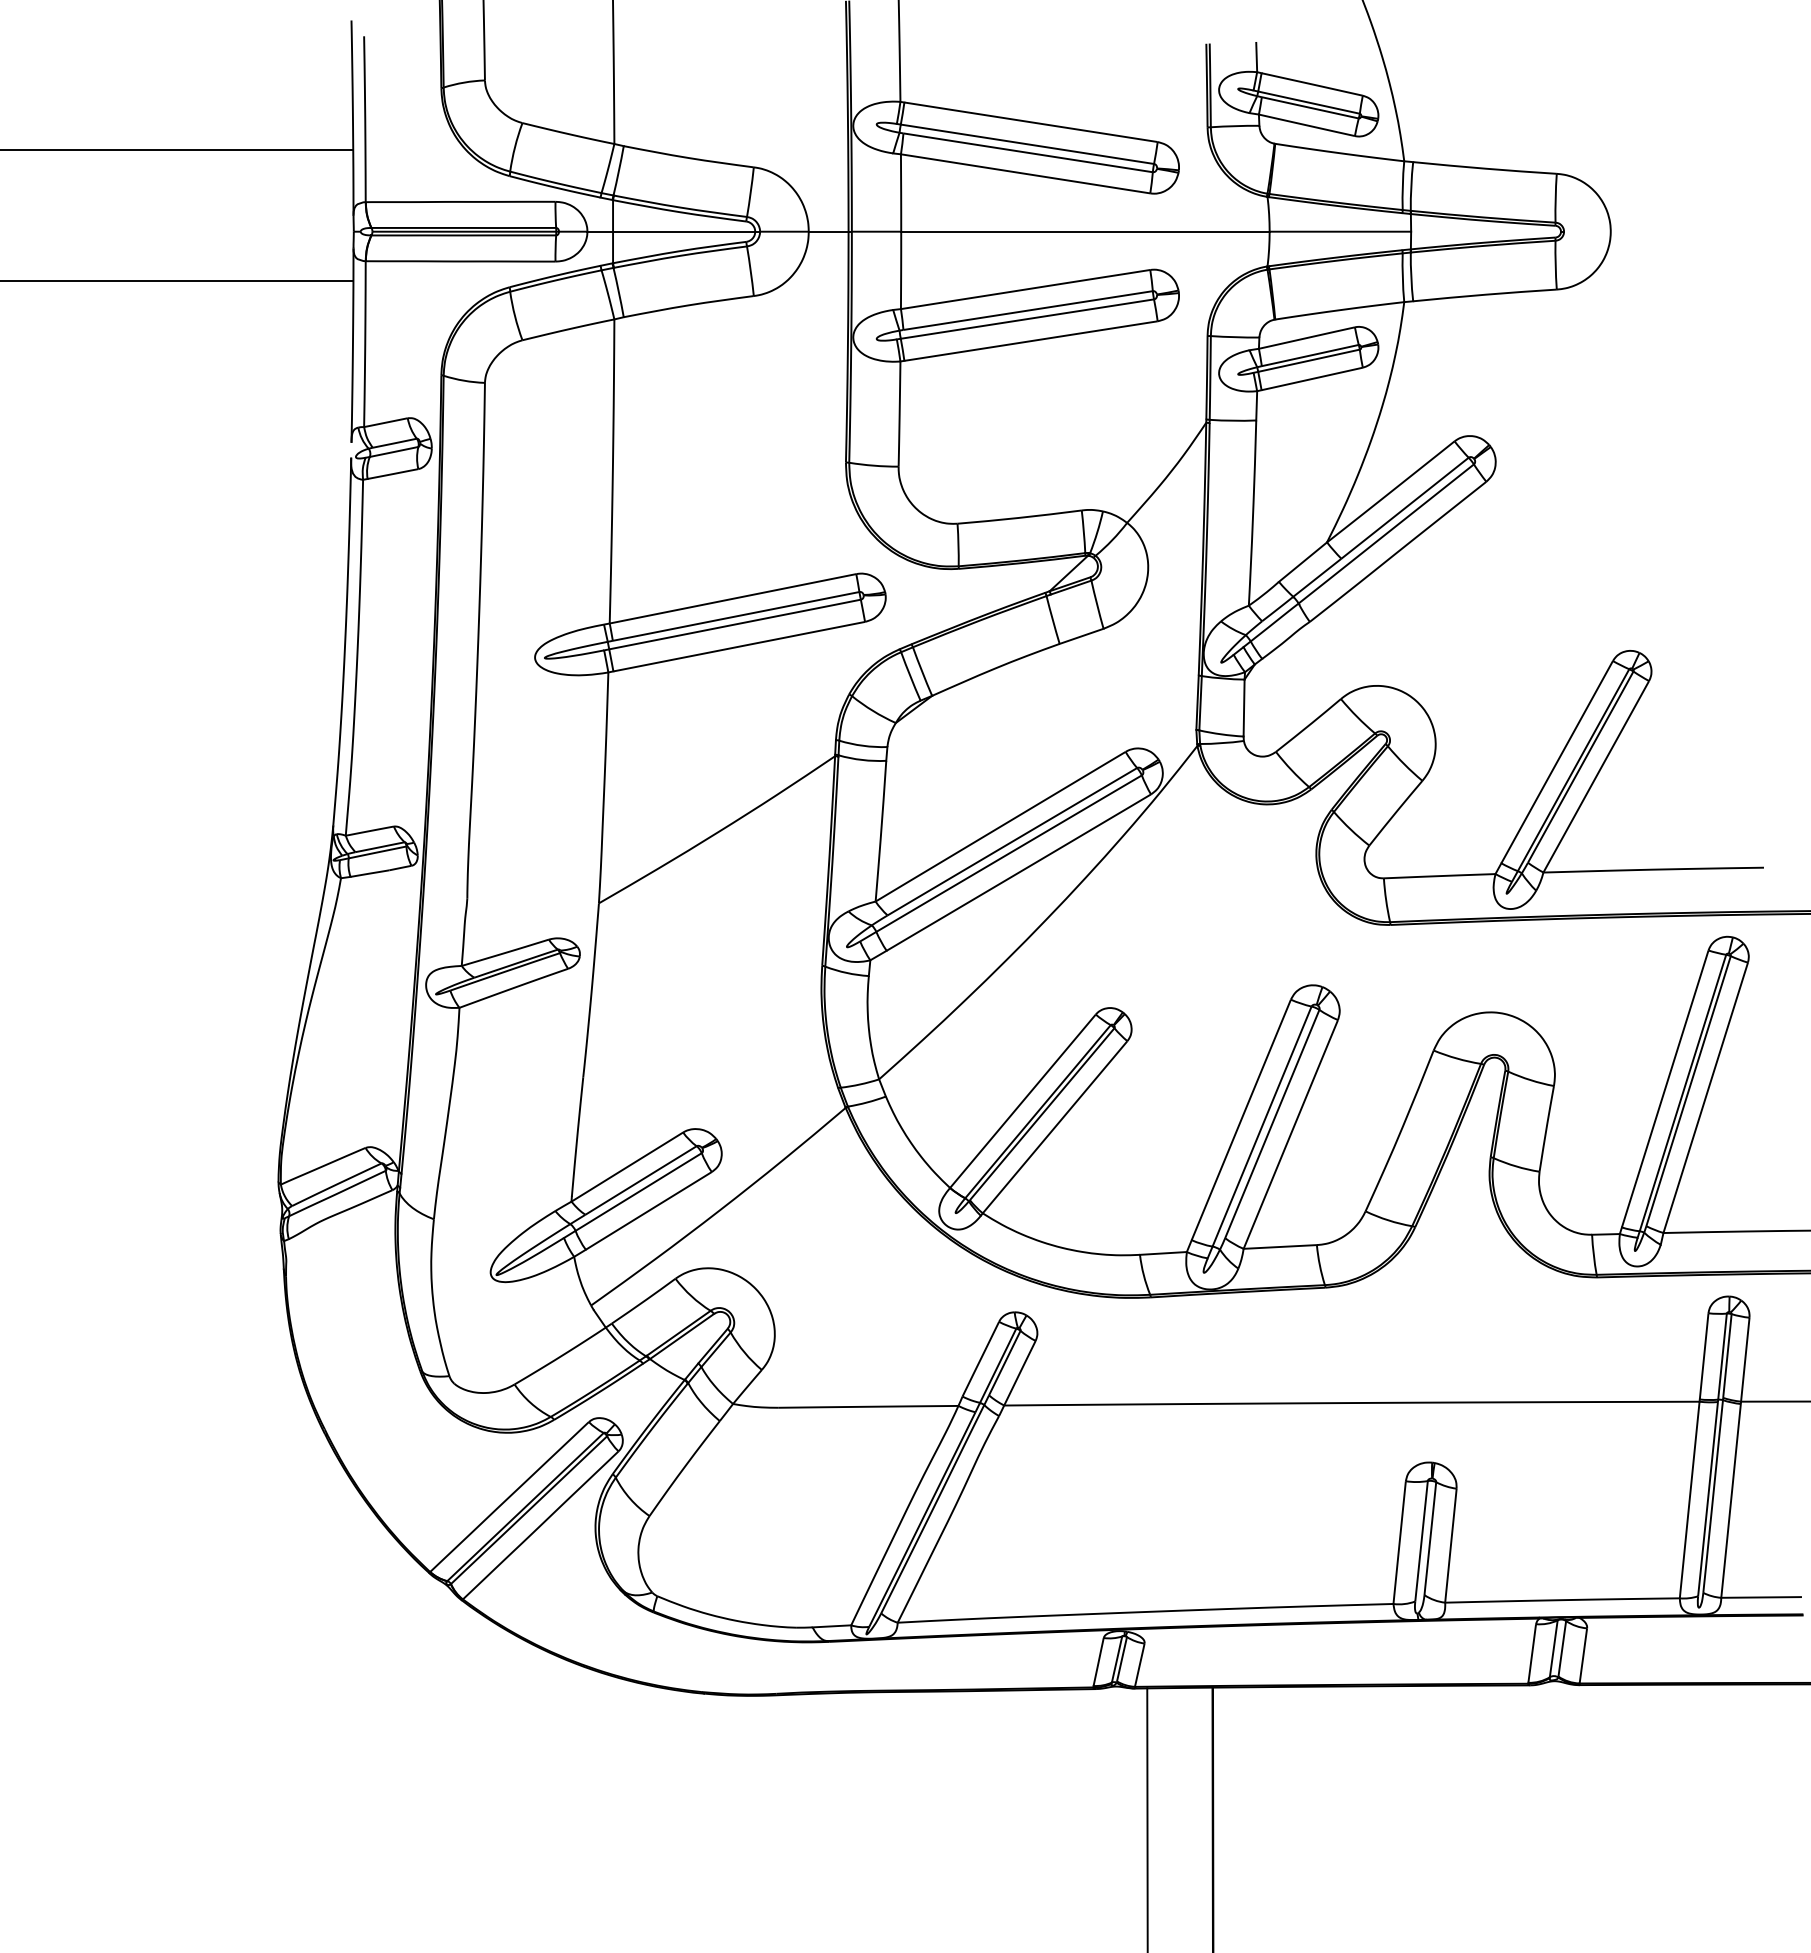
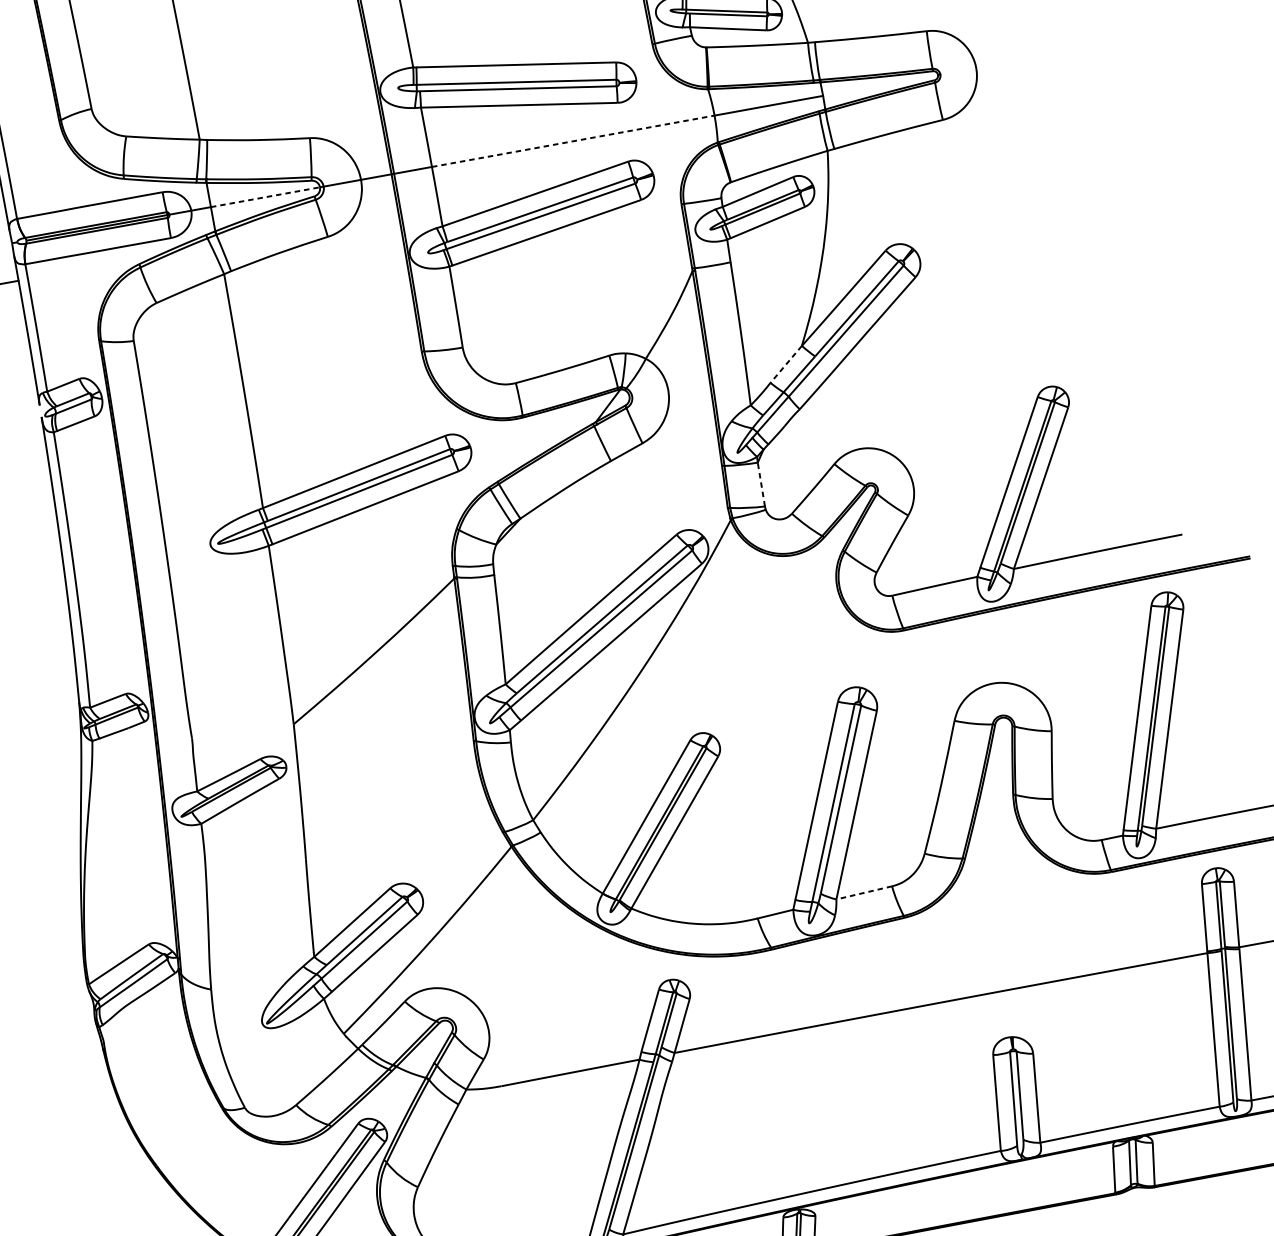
line: (684, 231) -> (265, 197), solid -> dashed
line: (1085, 231) -> (573, 141), solid -> dashed
line: (1302, 562) -> (785, 364), solid -> dashed
line: (1244, 707) -> (761, 484), solid -> dashed
line: (1280, 1246) -> (864, 892), solid -> dashed

